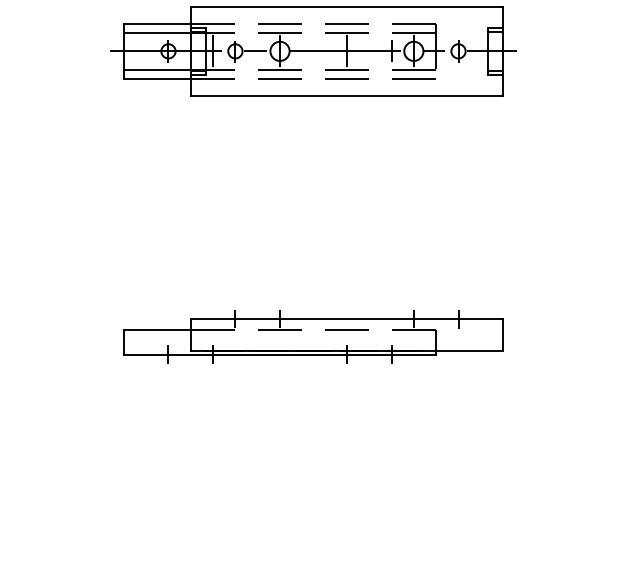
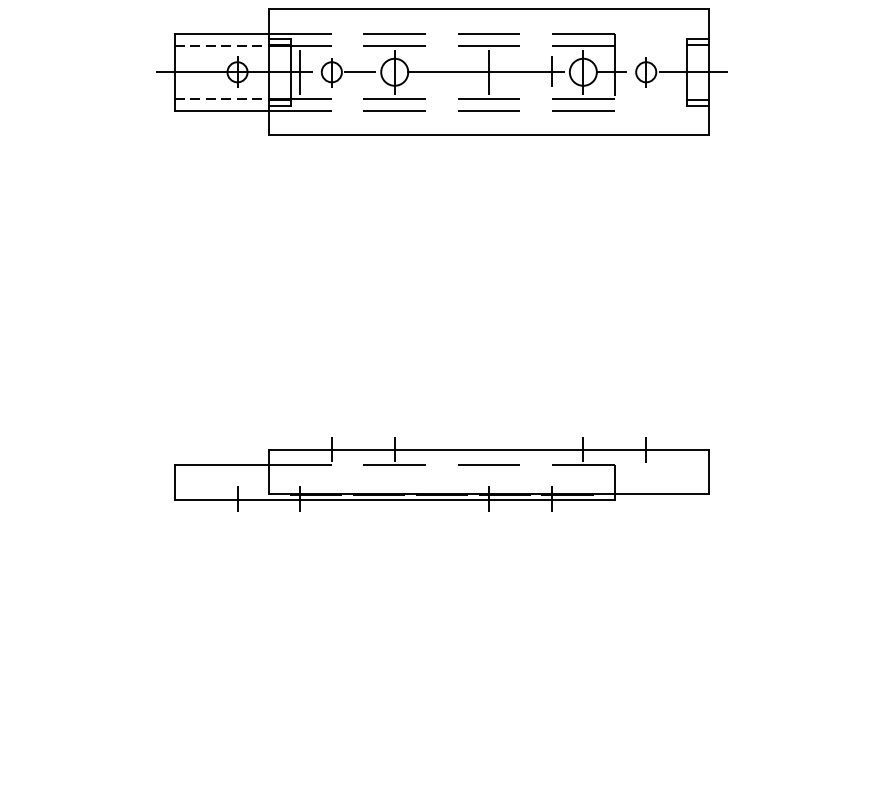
line: (157, 32) -> (222, 45), solid -> dashed
line: (157, 70) -> (222, 99), solid -> dashed

